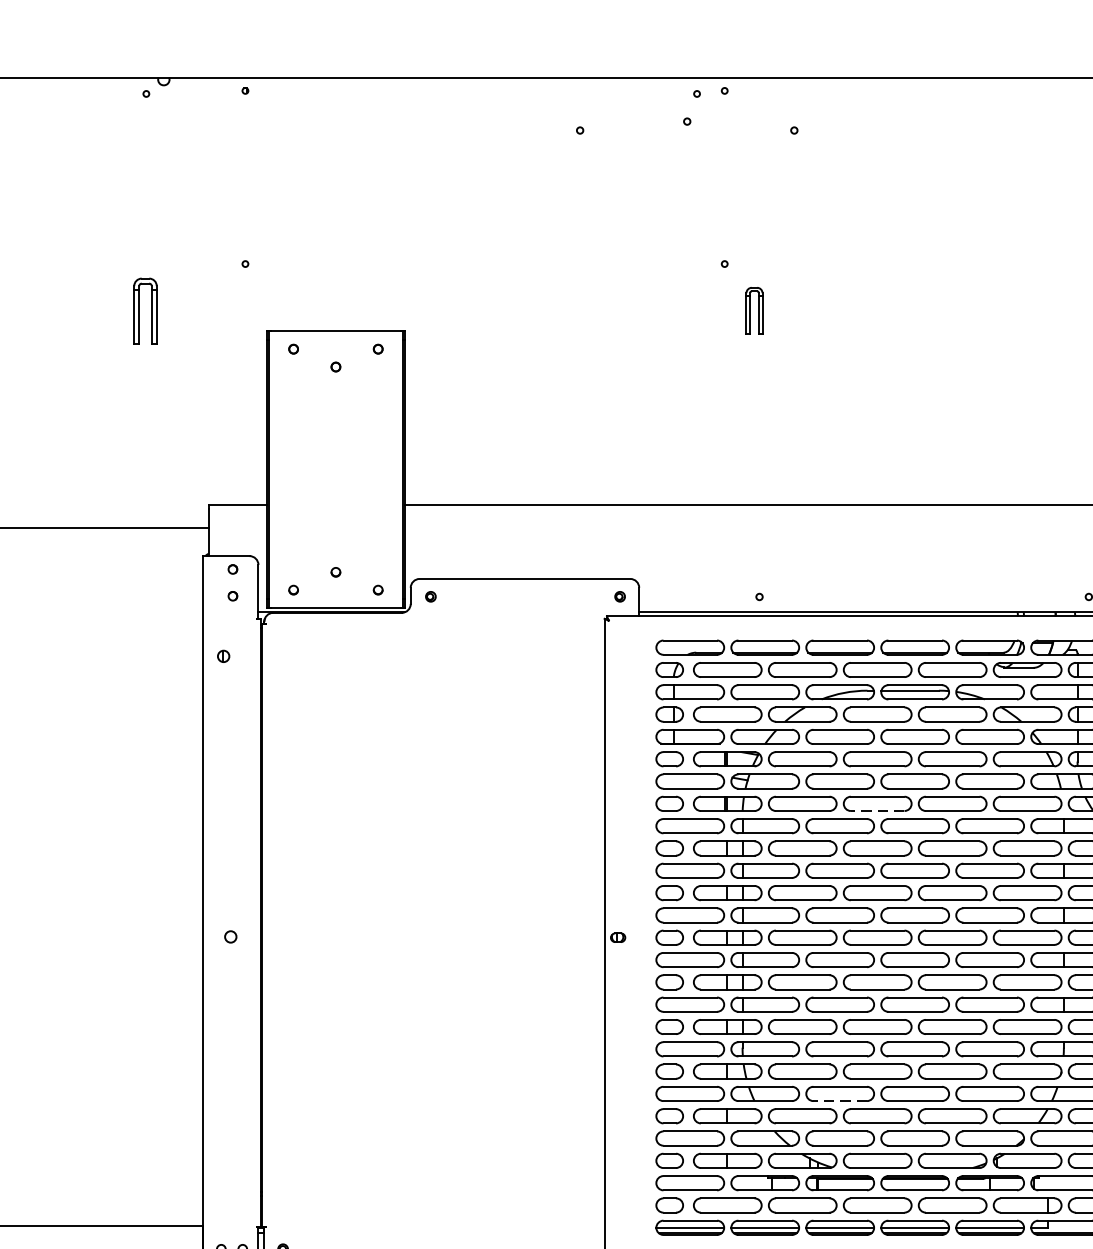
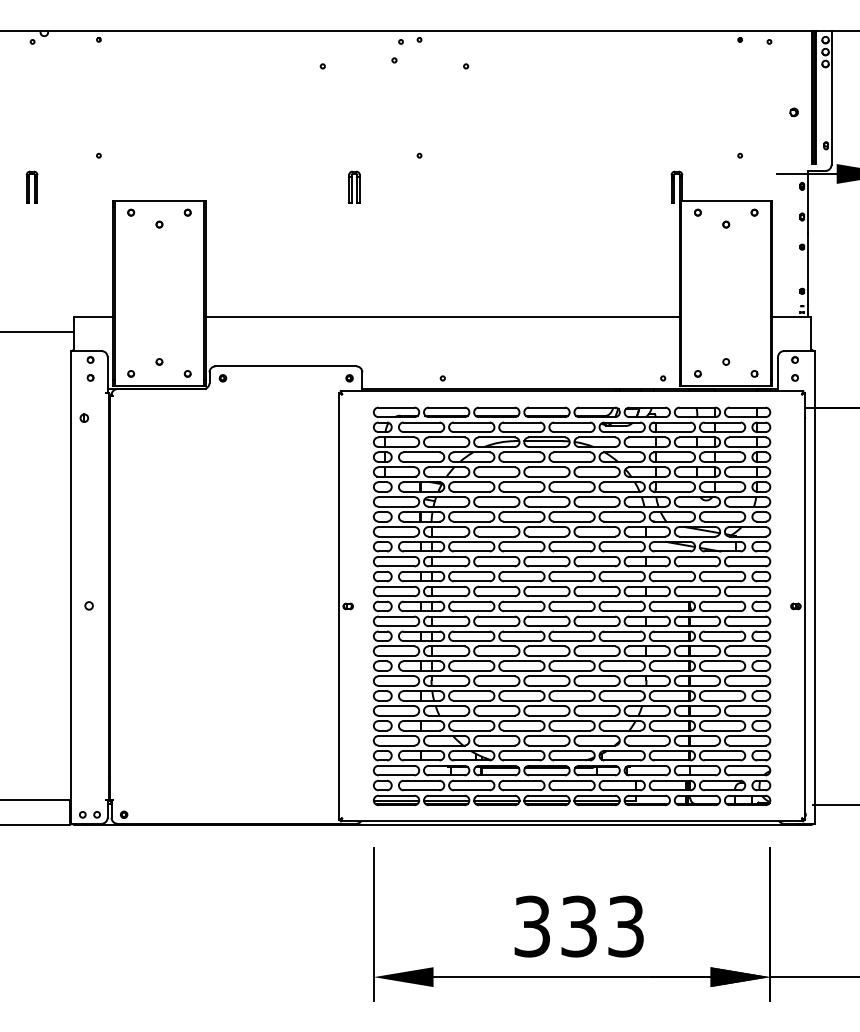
part: (144, 310) -> (31, 186), size x0.71
part: (754, 310) -> (354, 186), moved
line: (877, 810) -> (521, 521), dashed -> solid
line: (839, 1100) -> (496, 715), dashed -> solid

